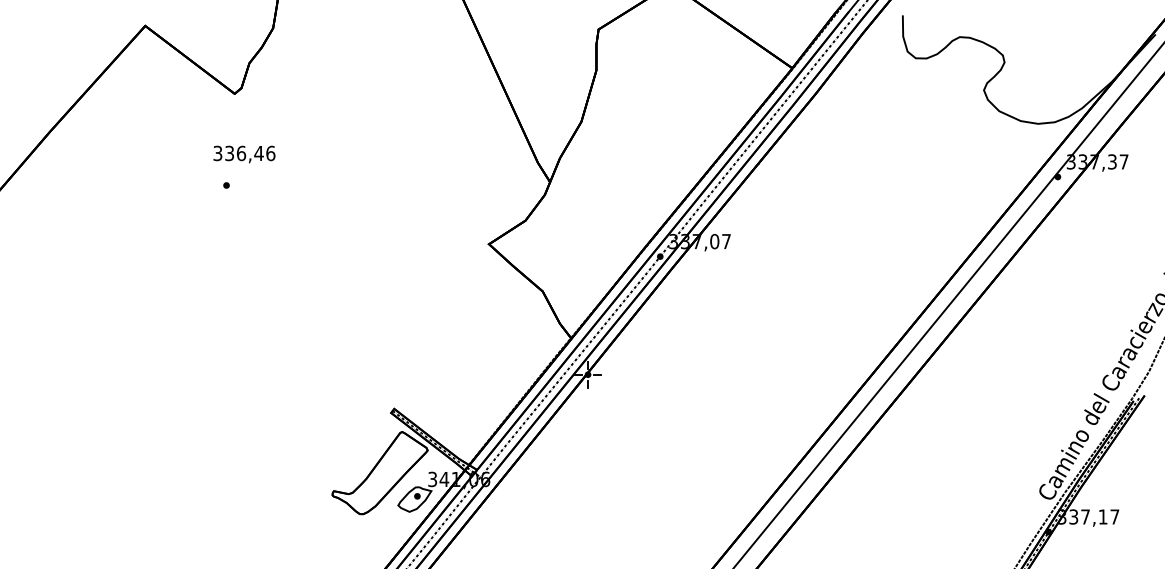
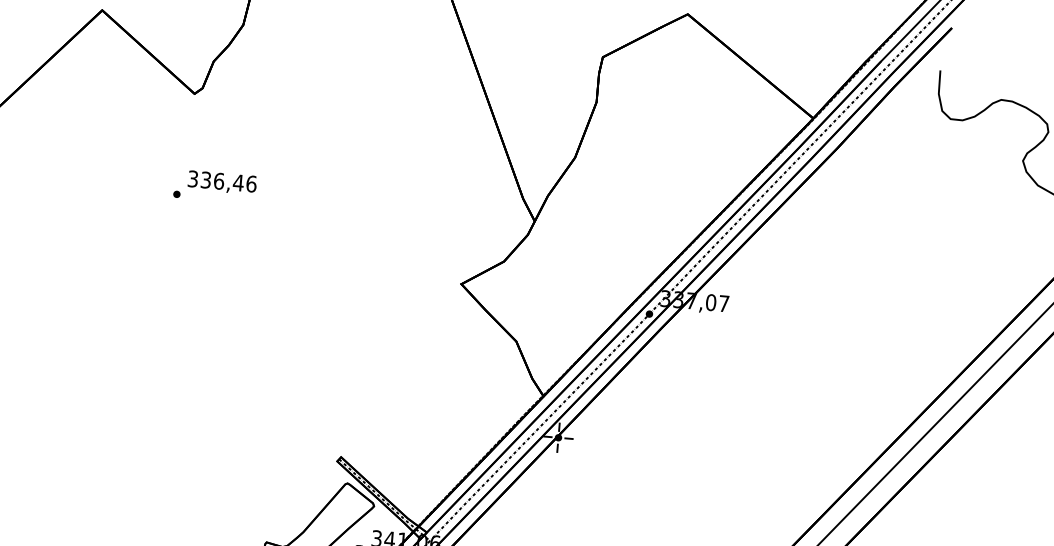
text: (244, 154) -> (222, 182), moved

